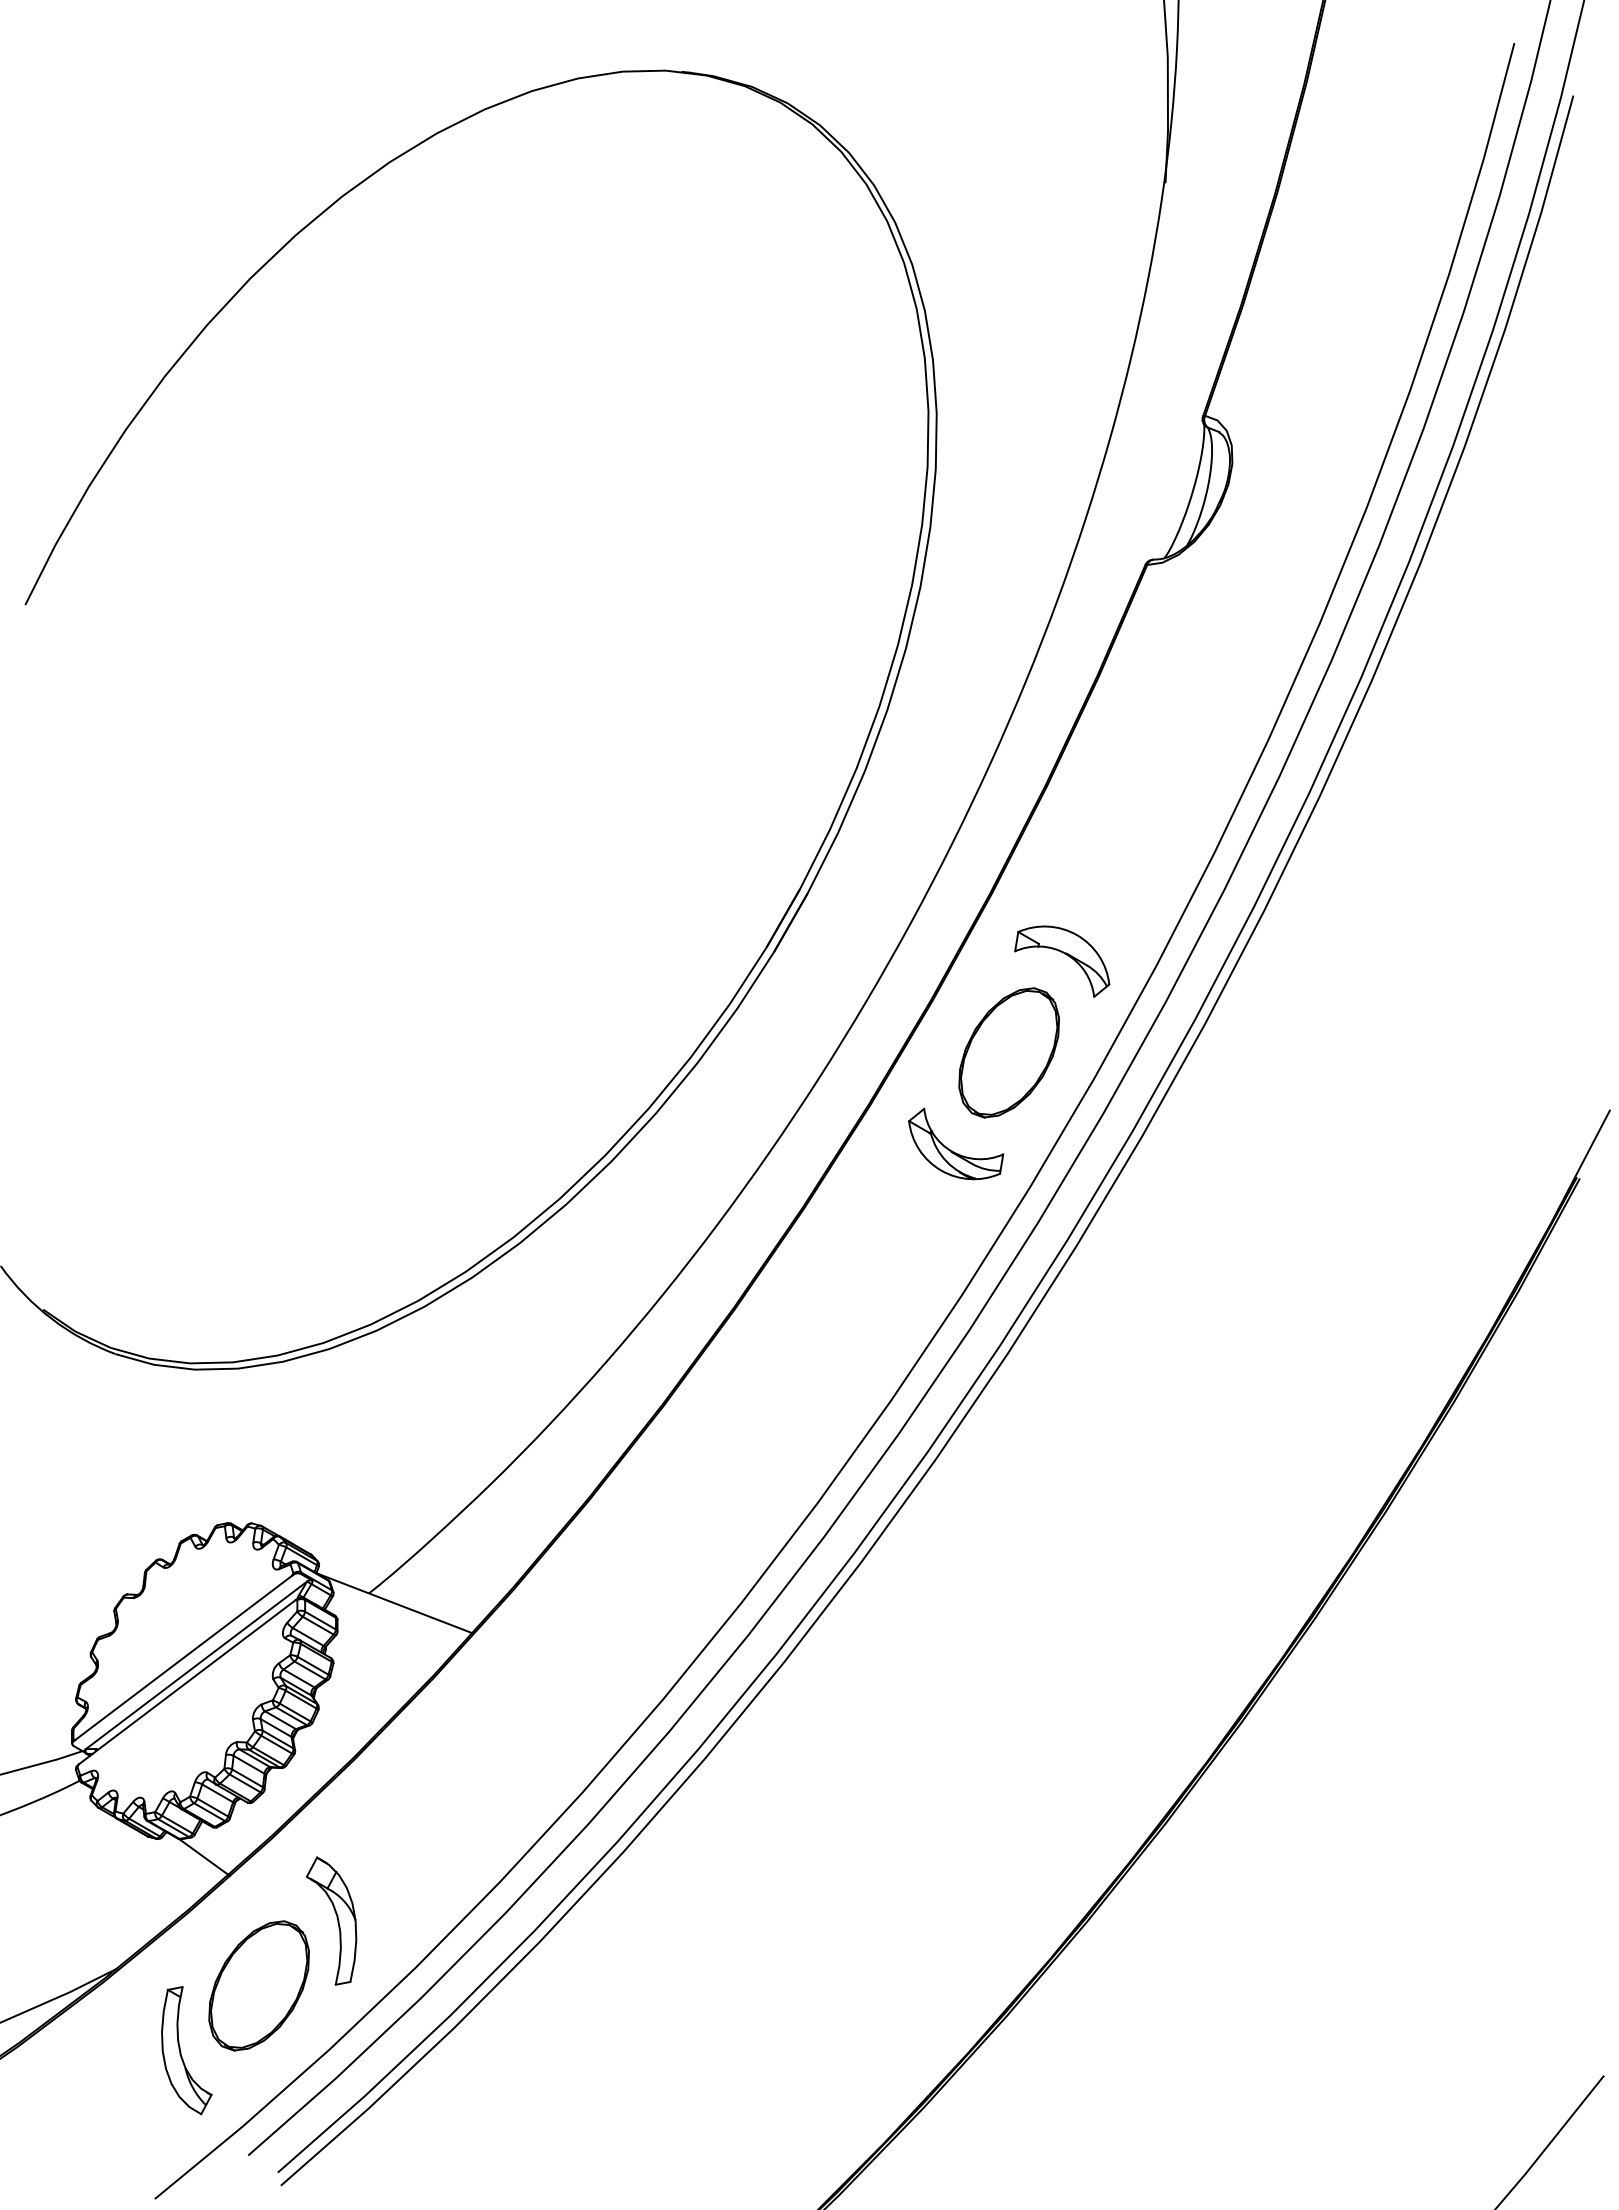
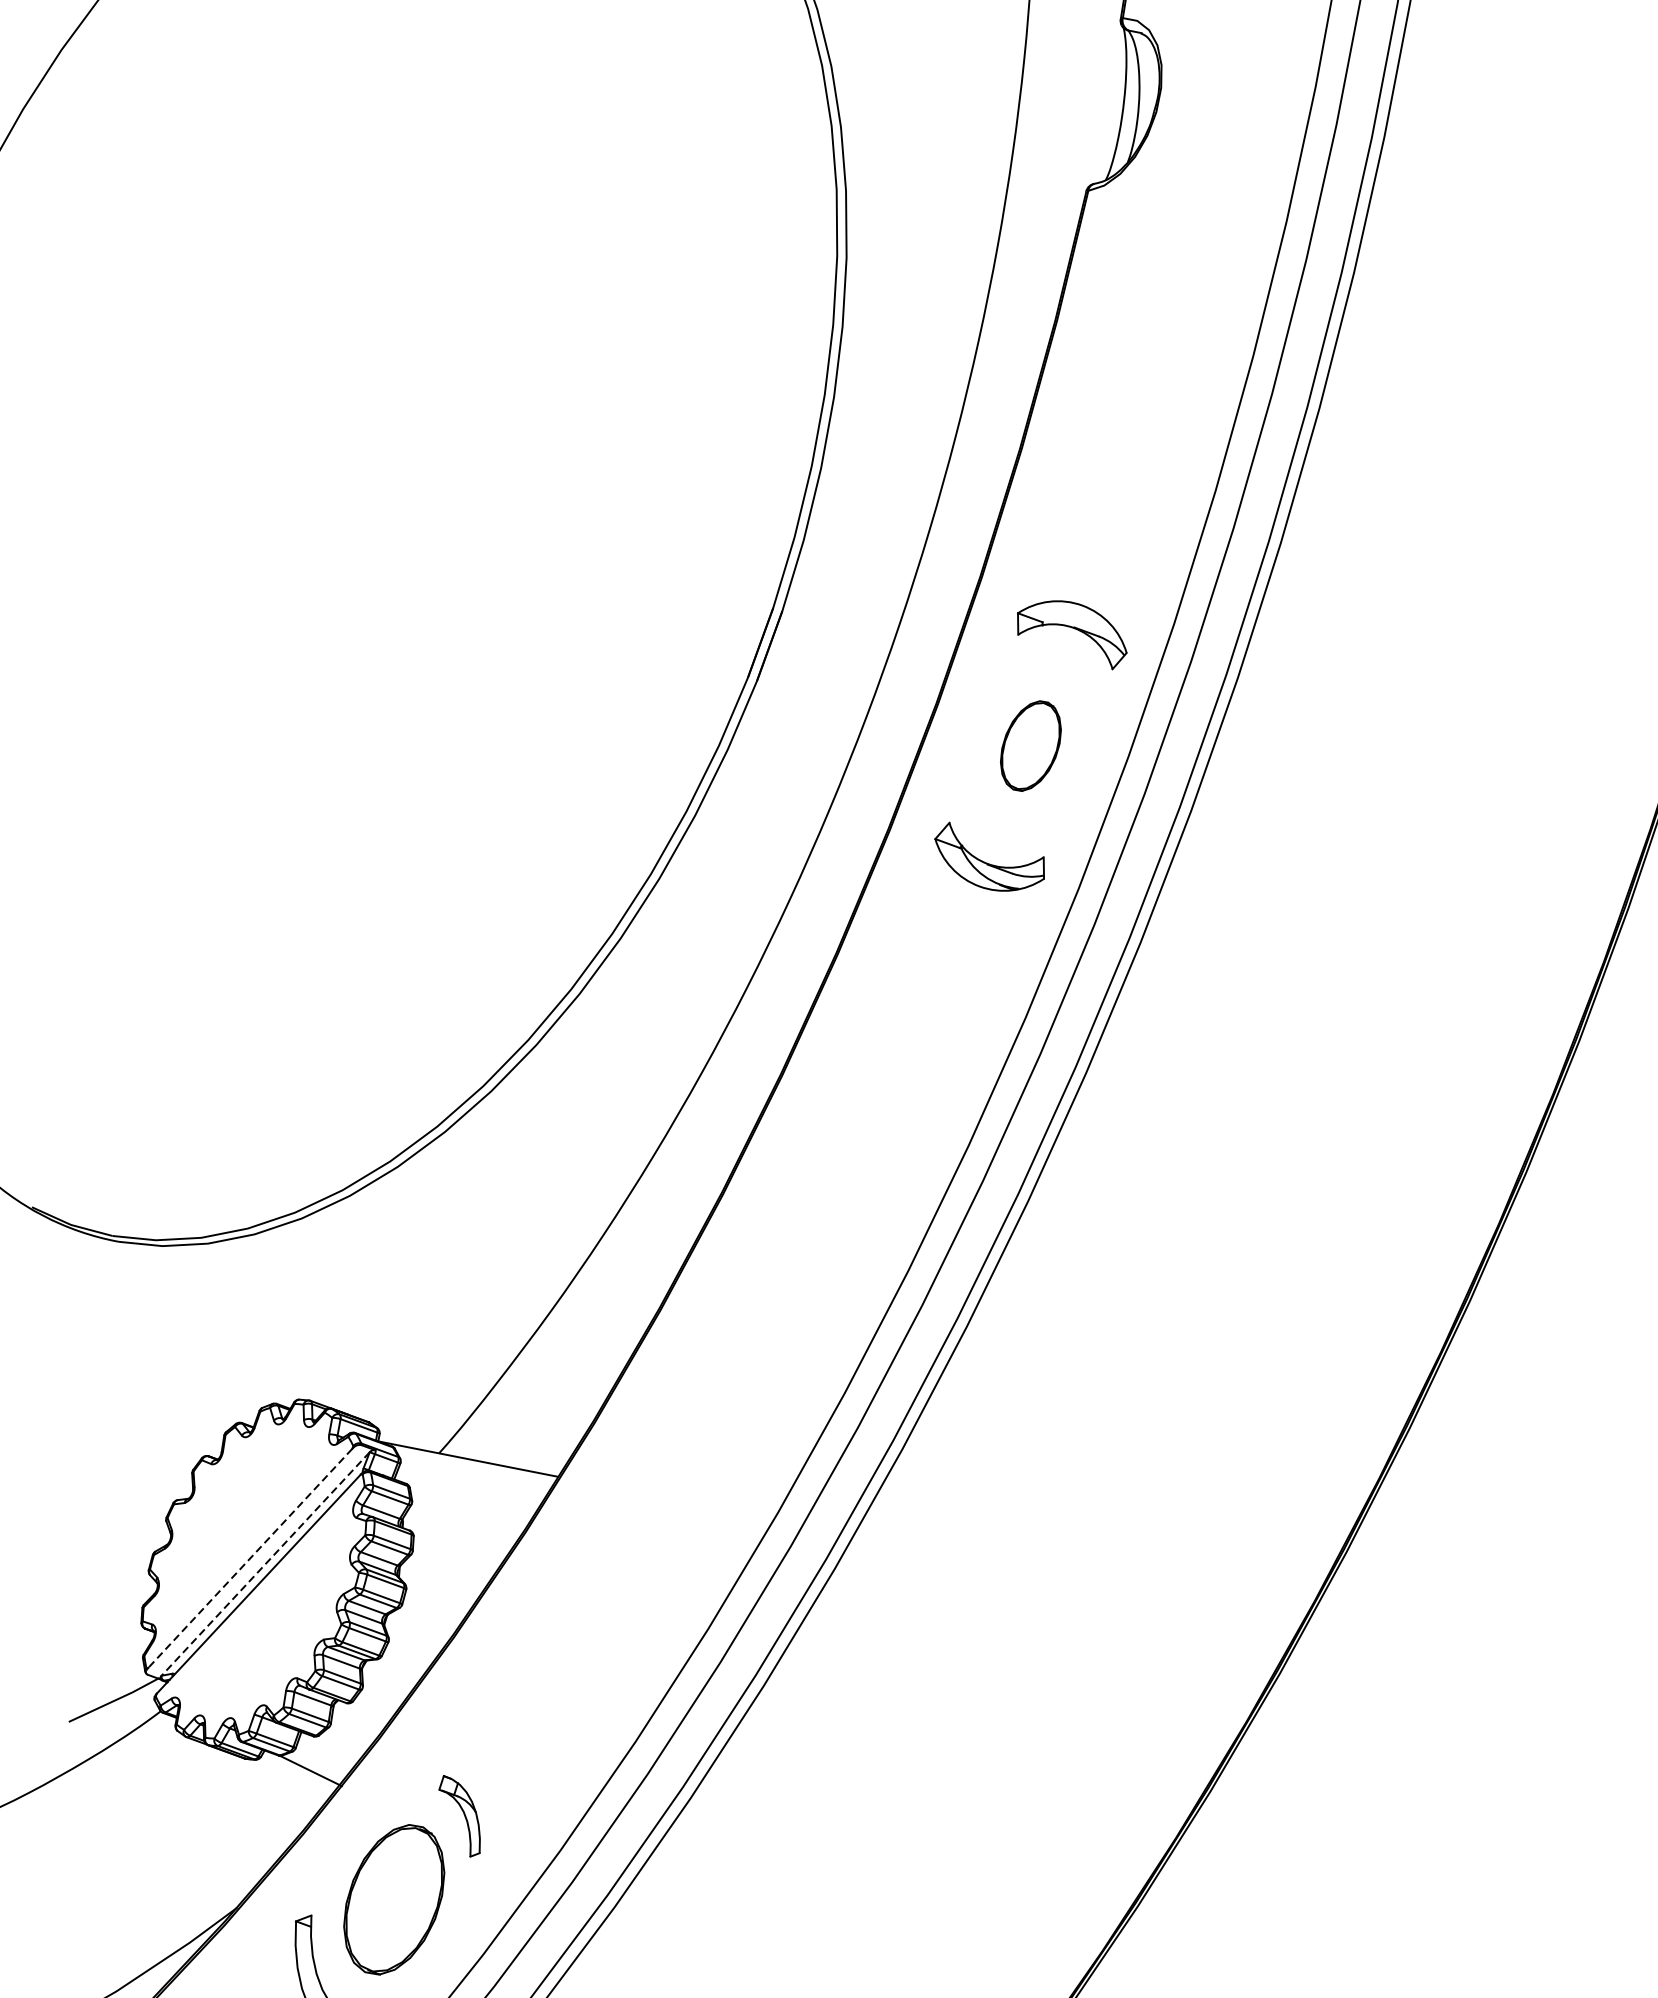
part: (1008, 1052) -> (1030, 745), size x0.6
line: (183, 1657) -> (250, 1557), solid -> dashed
line: (196, 1665) -> (265, 1564), solid -> dashed
part: (331, 1920) -> (460, 1815), size x0.6

